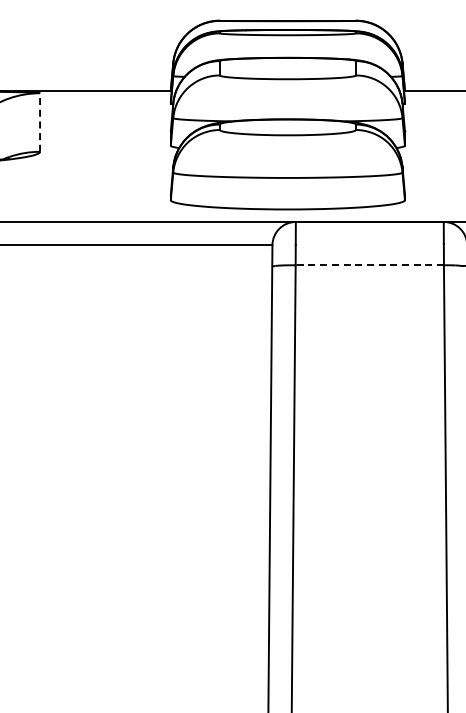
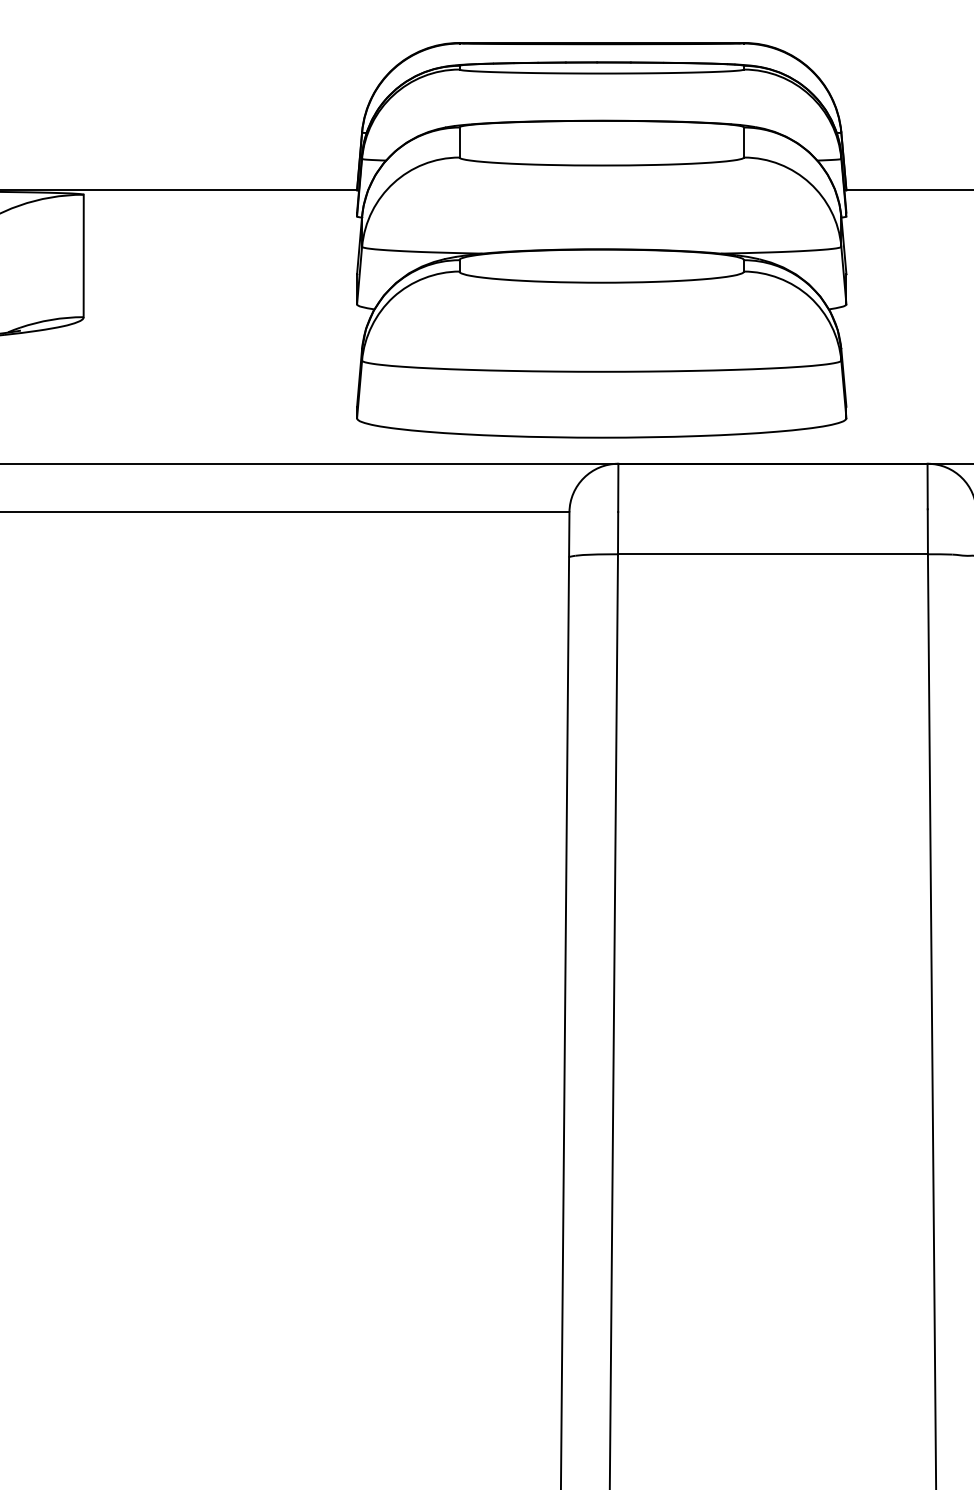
line: (40, 122) -> (84, 255), dashed -> solid
line: (369, 265) -> (772, 554), dashed -> solid

